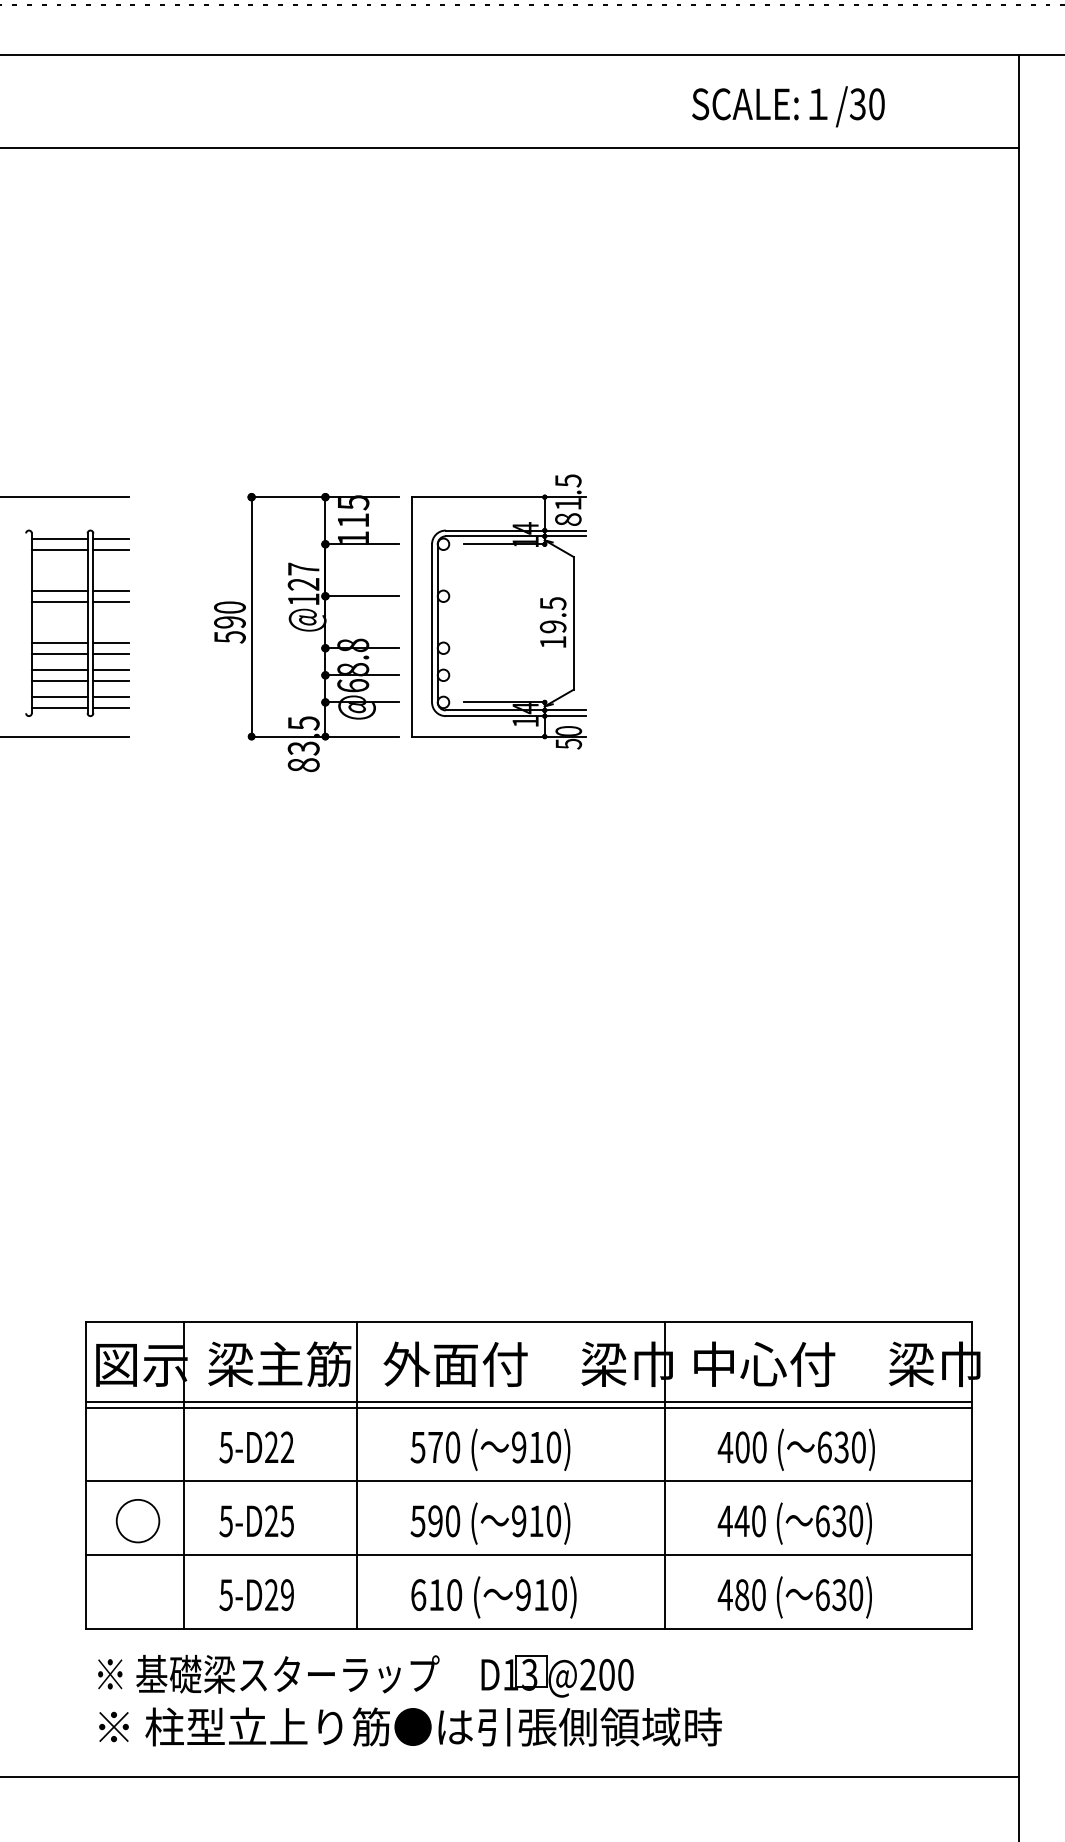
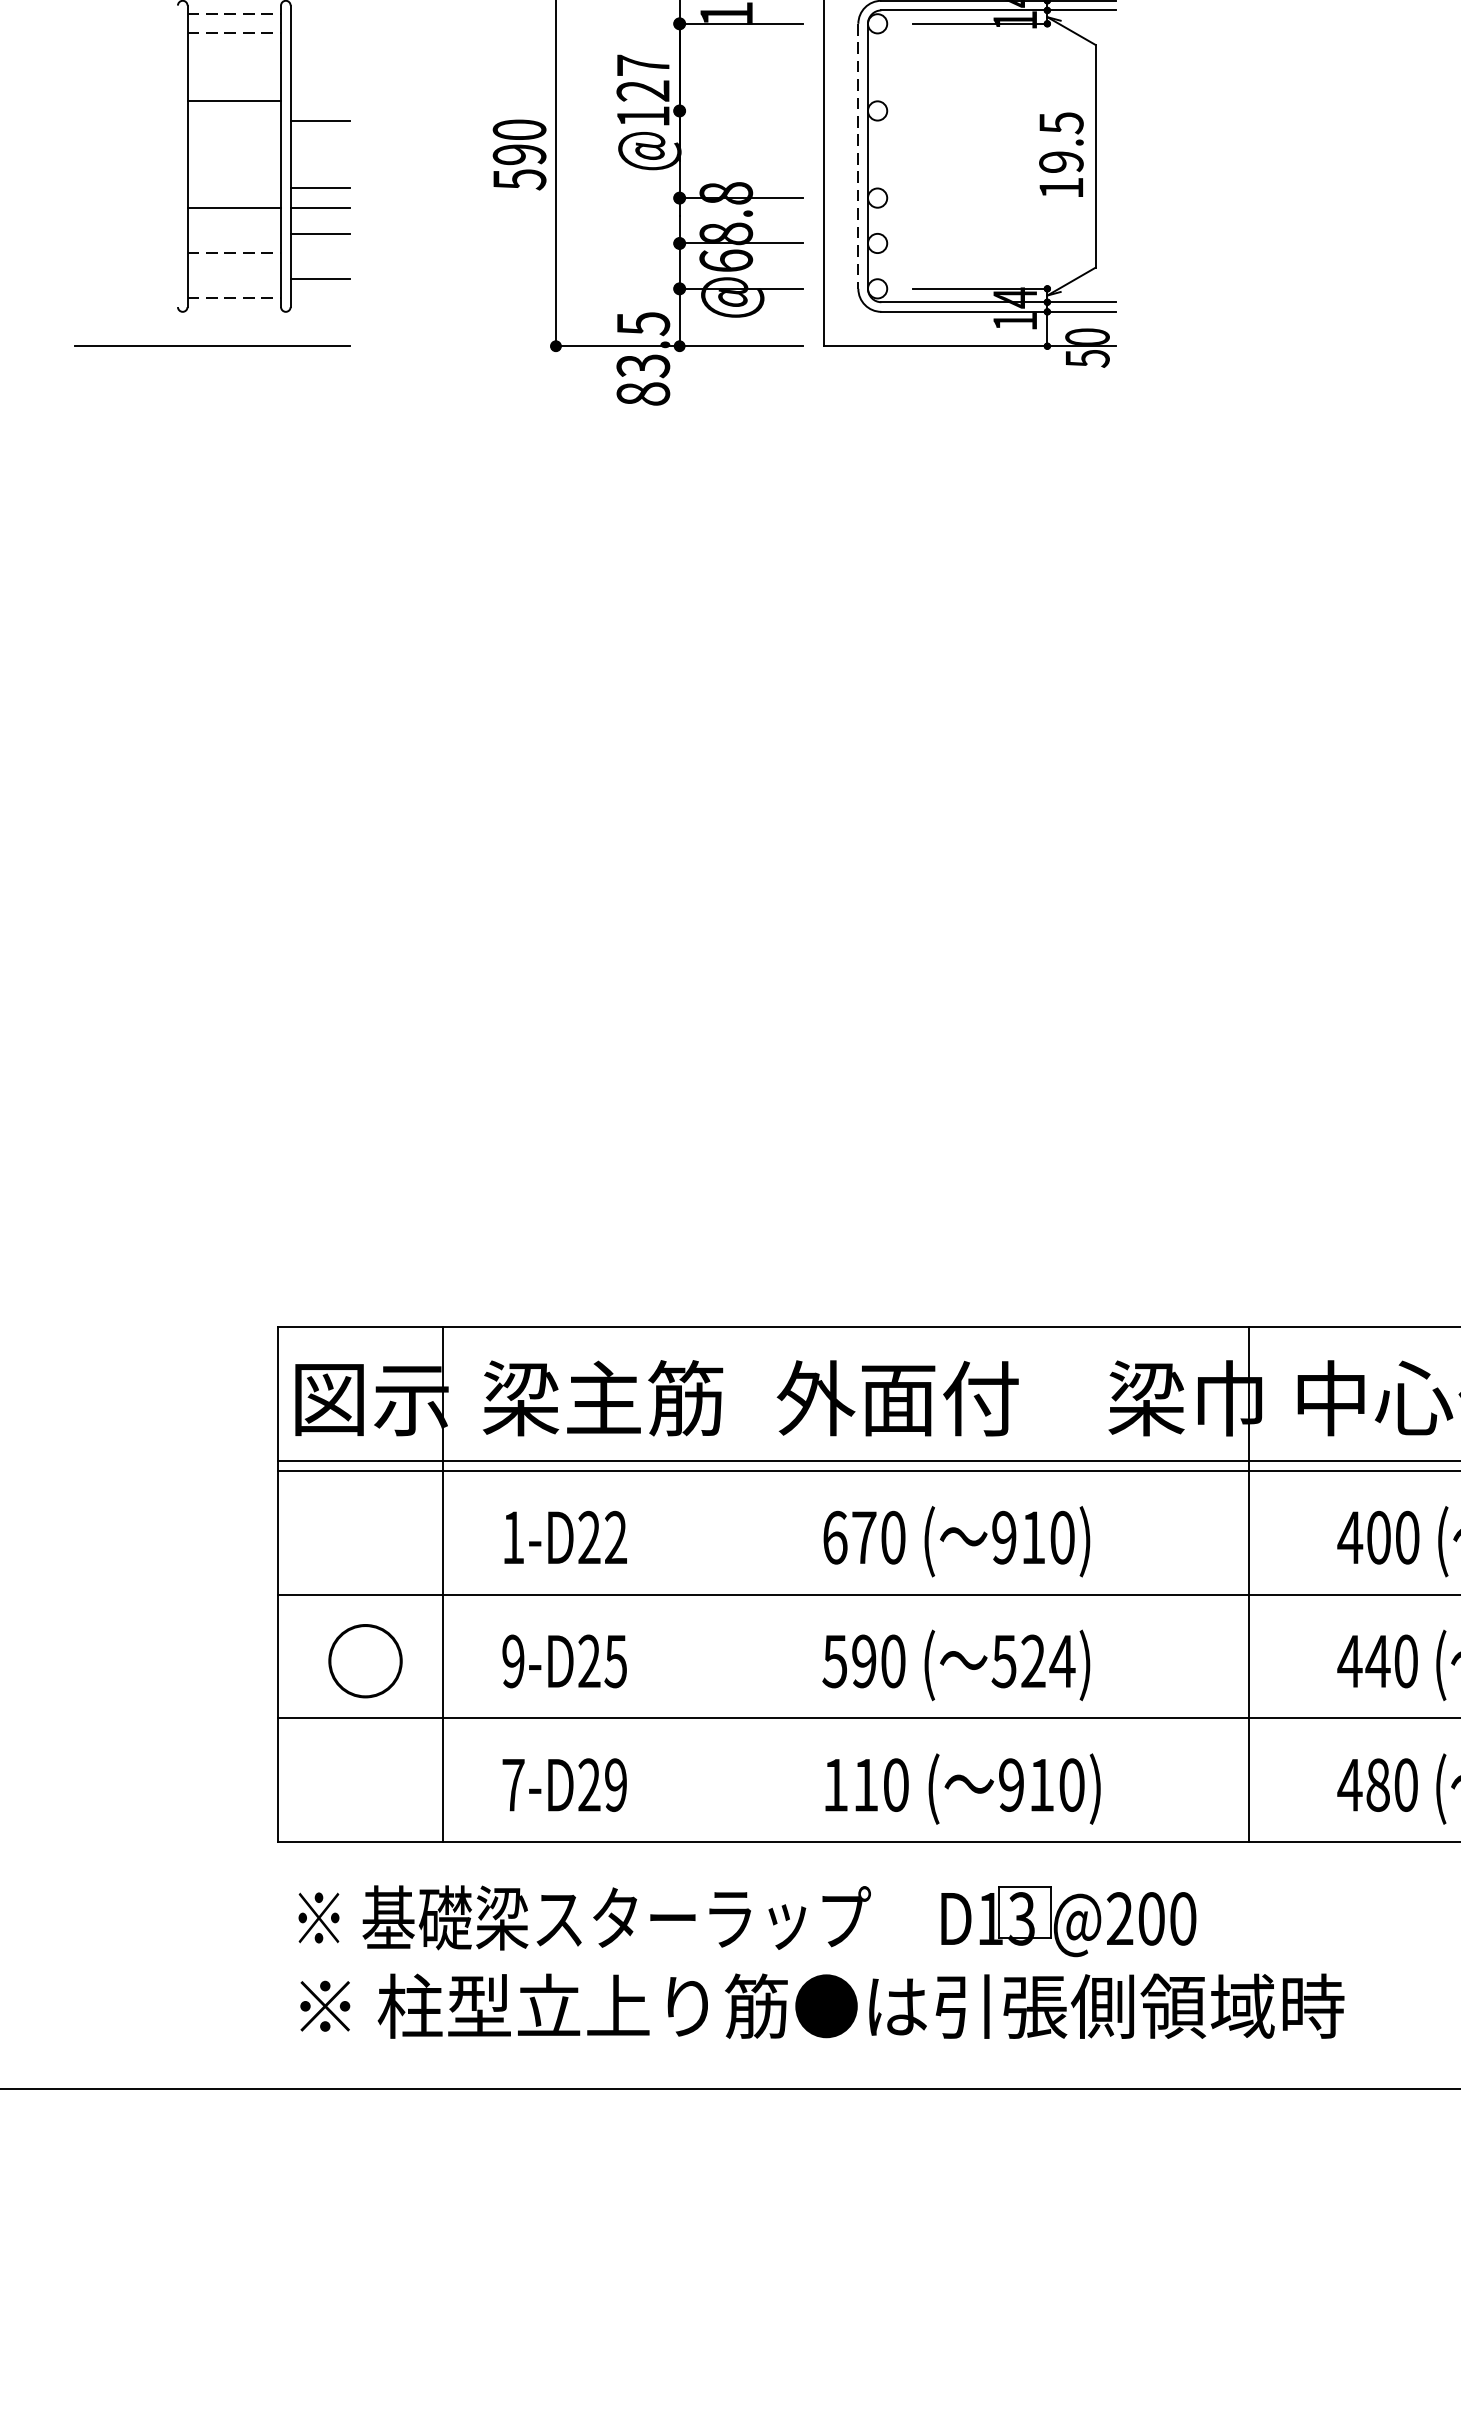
line: (59, 538) -> (233, 14), solid -> dashed
line: (110, 538) -> (319, 14), removed
line: (59, 550) -> (233, 34), solid -> dashed
line: (110, 550) -> (319, 34), removed
line: (110, 590) -> (319, 101), removed
line: (362, 596) -> (741, 111), removed
line: (59, 602) -> (233, 121), removed
line: (432, 623) -> (859, 156), solid -> dashed
line: (59, 642) -> (233, 188), removed
line: (59, 669) -> (233, 233), removed
line: (59, 681) -> (233, 253), solid -> dashed
line: (110, 681) -> (319, 253), removed
line: (59, 696) -> (233, 278), removed
line: (59, 708) -> (233, 299), solid -> dashed
line: (110, 708) -> (319, 299), removed
text: (225, 1447) -> (512, 1537), 5-D22 -> 1-D22
text: (417, 1447) -> (833, 1537), 570 -> 670
line: (357, 1475) -> (733, 1584), removed
text: (225, 1521) -> (512, 1661), 5-D25 -> 9-D25
text: (536, 1521) -> (1033, 1661), 910) -> 524)
text: (225, 1595) -> (512, 1785), 5-D29 -> 7-D29
text: (418, 1595) -> (835, 1785), 610 -> 110

